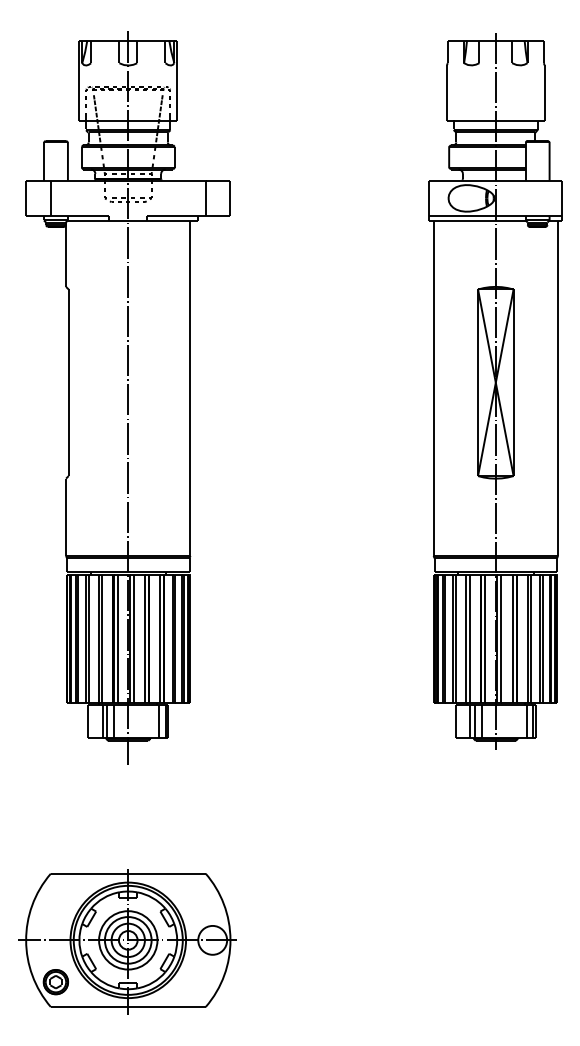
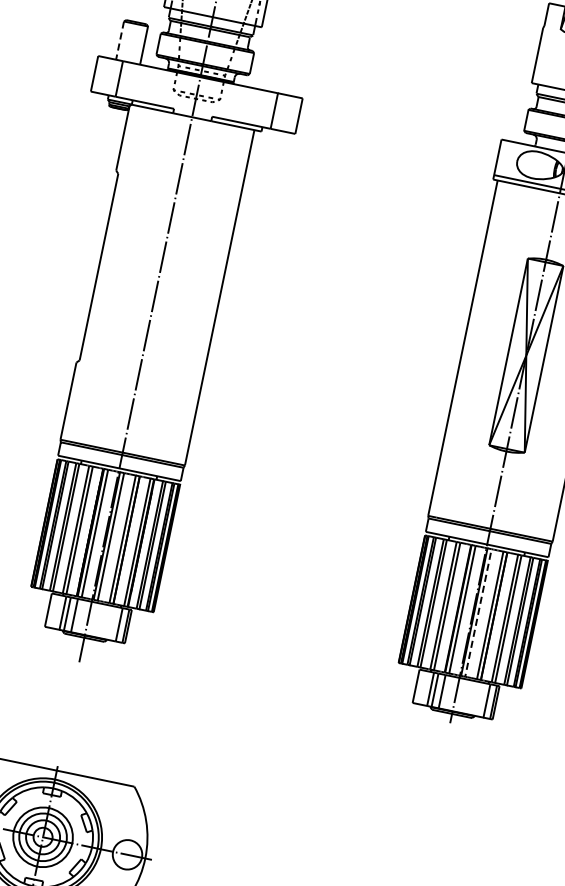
line: (43, 162) -> (119, 41), solid -> dashed
line: (501, 642) -> (478, 616), solid -> dashed

